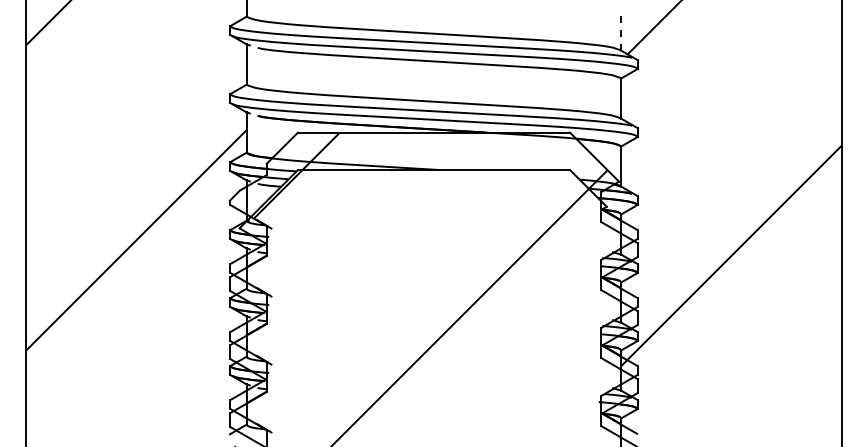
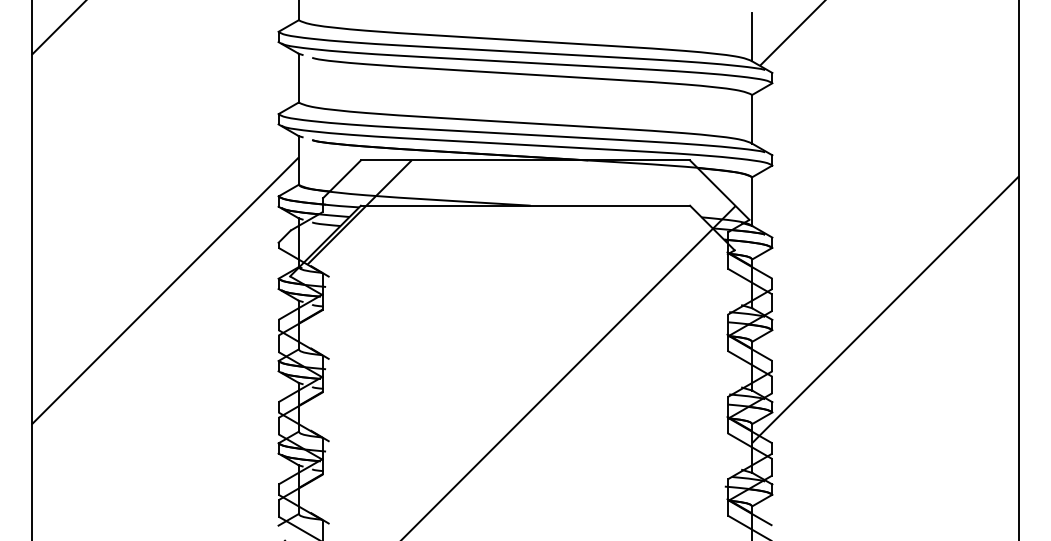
line: (621, 30) -> (752, 36), dashed -> solid

